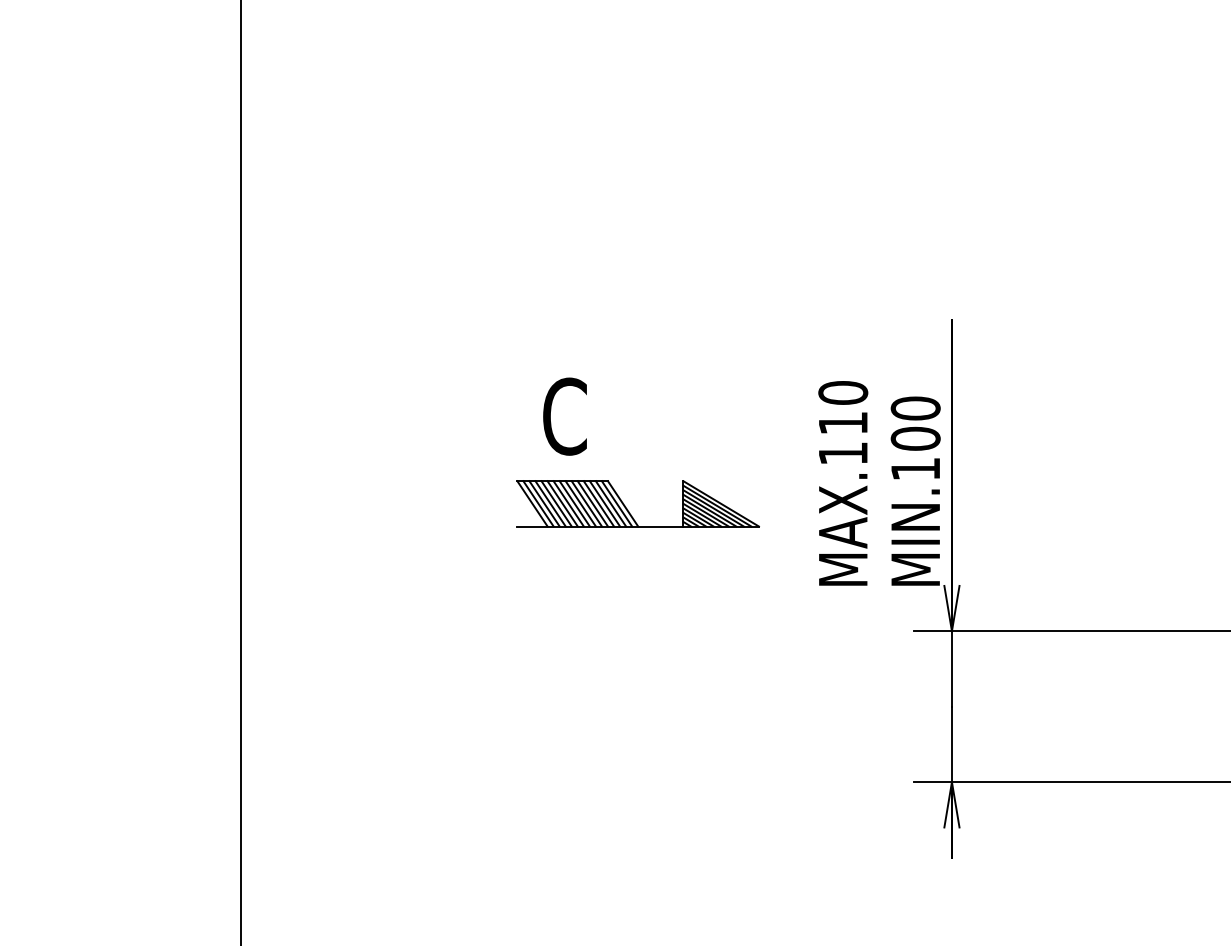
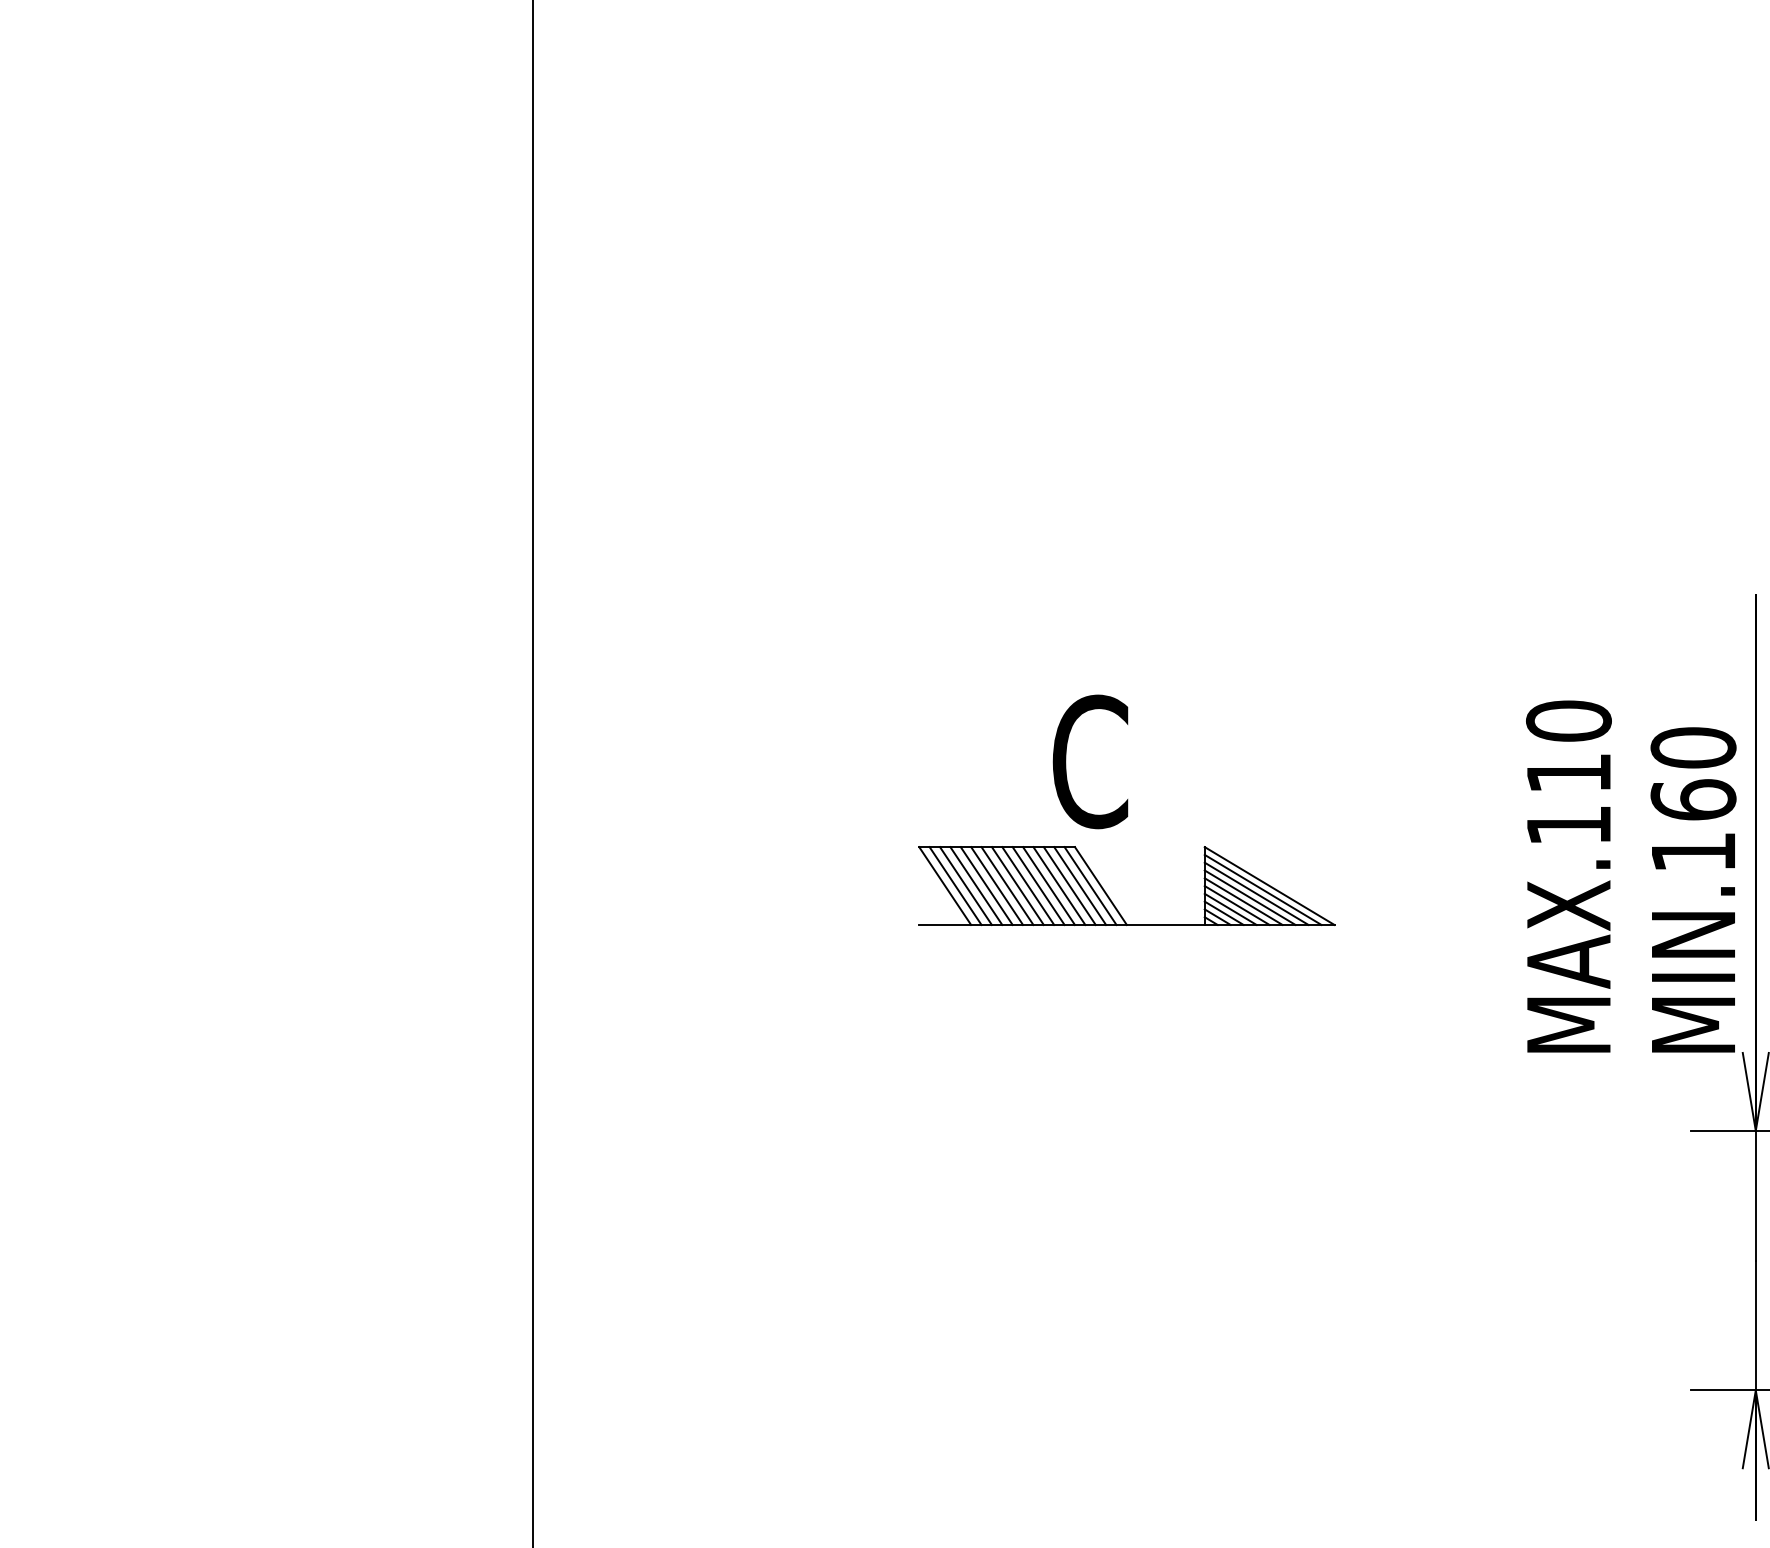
text: (915, 438) -> (1693, 799), MIN.100 -> MIN.160
part: (627, 508) -> (1108, 893), moved

